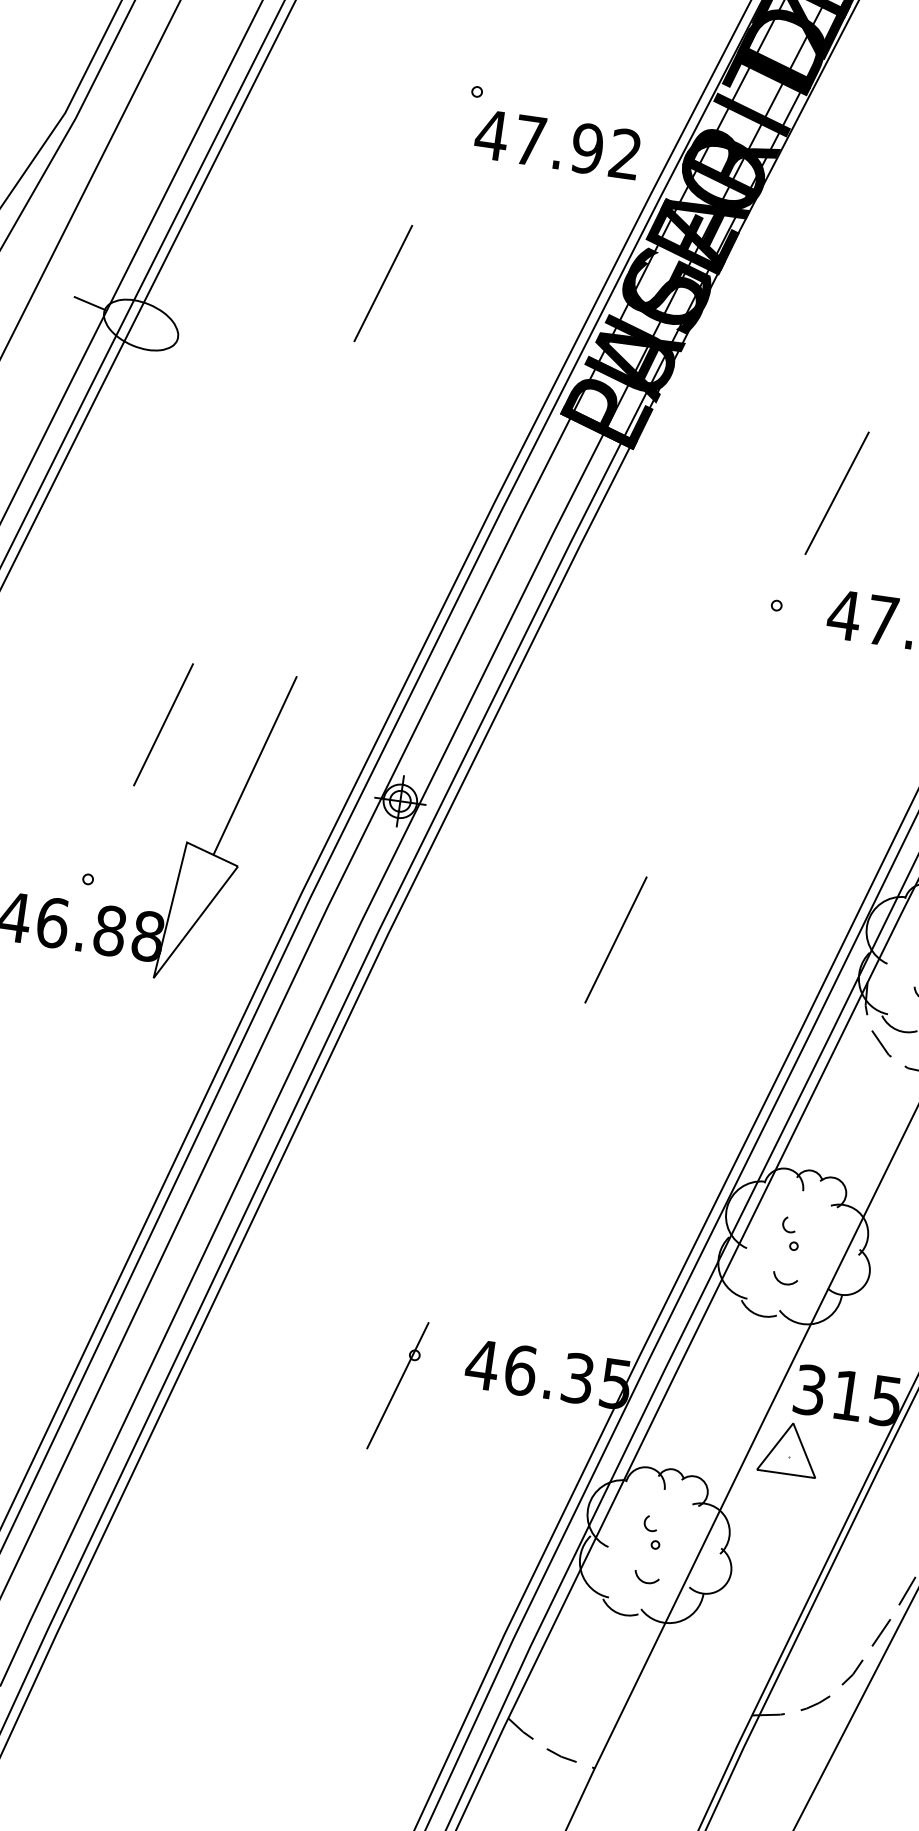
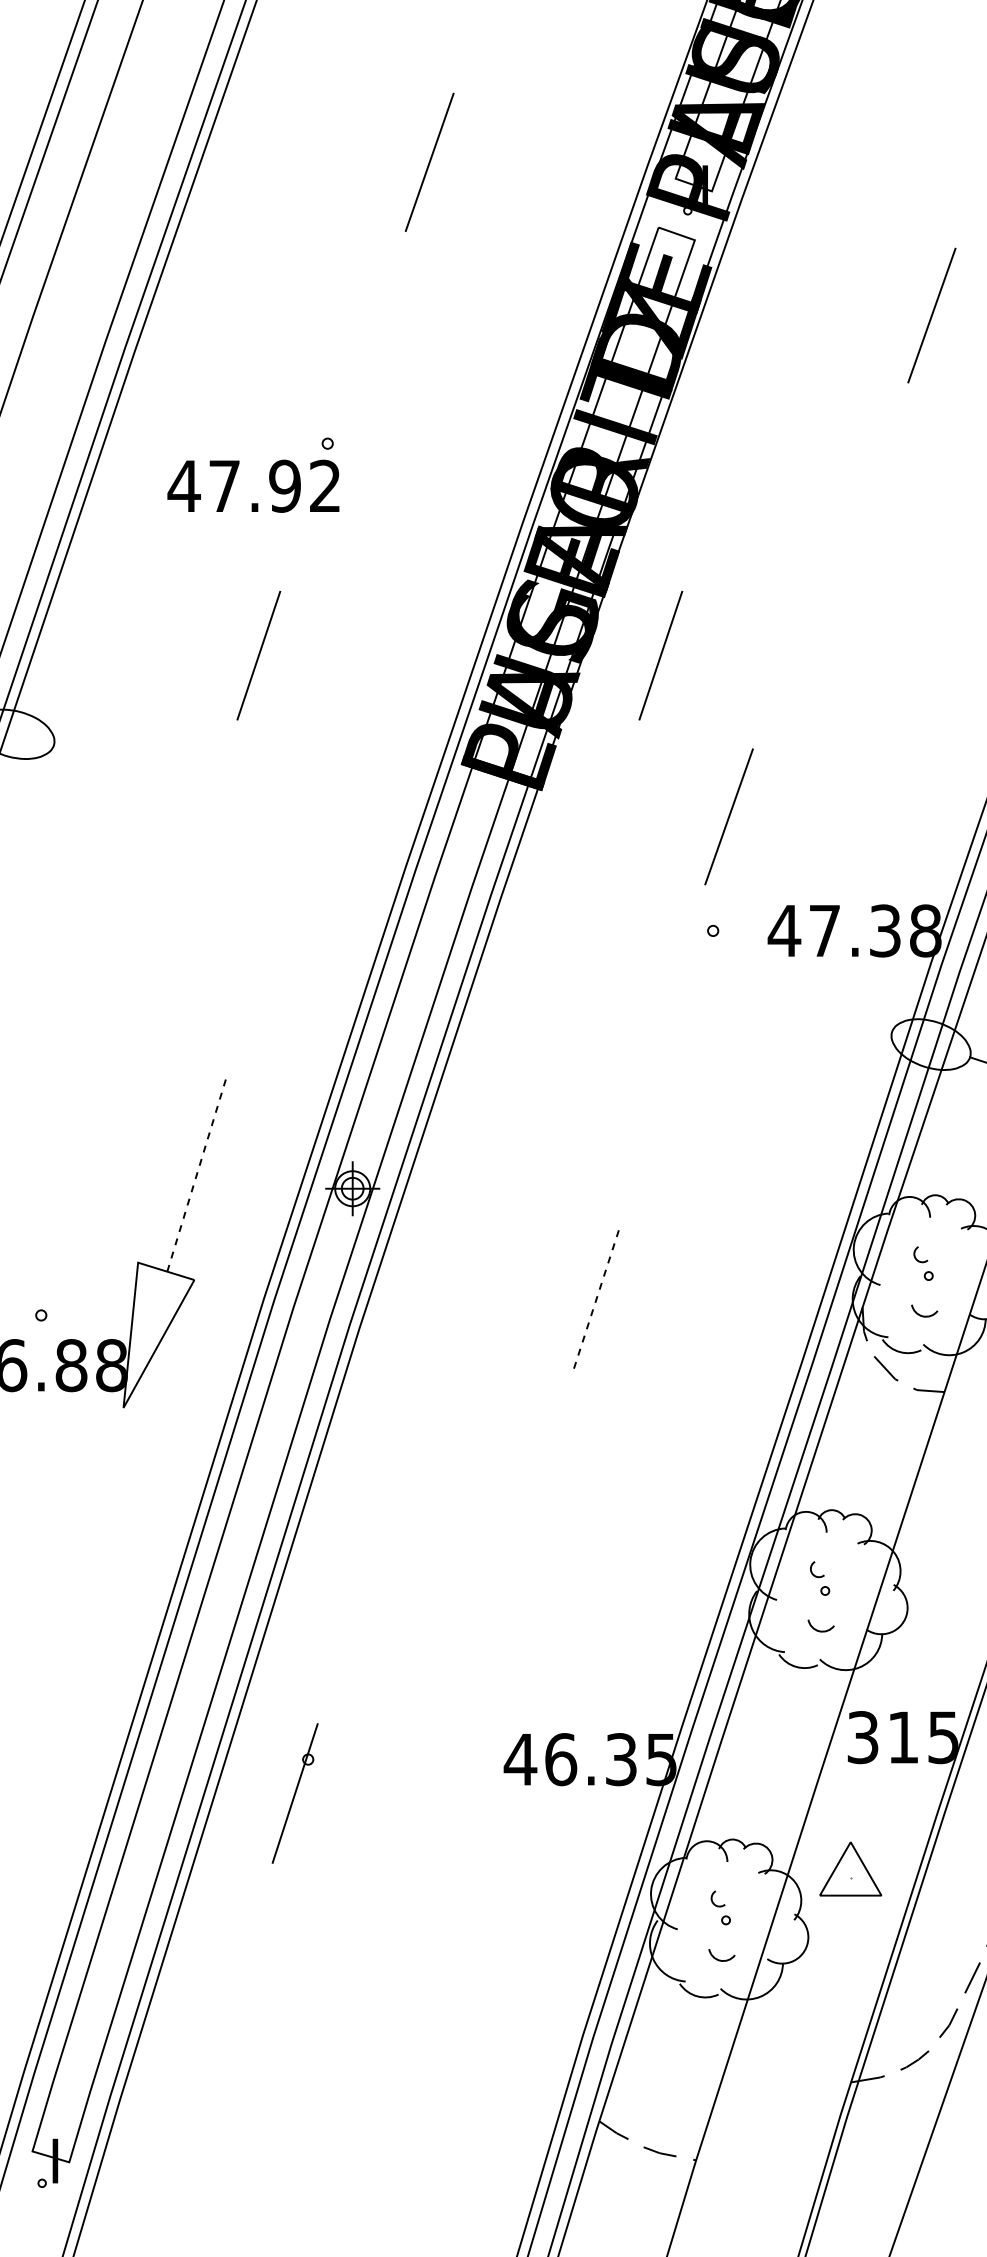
text: (557, 143) -> (253, 485), moved
line: (763, 337) -> (660, 655), added
line: (836, 492) -> (728, 816), moved
line: (163, 724) -> (96, 1144), removed
line: (255, 765) -> (197, 1172), solid -> dashed
line: (616, 940) -> (596, 1300), solid -> dashed
part: (397, 1385) -> (294, 1793), moved
part: (789, 1448) -> (850, 1868), moved

